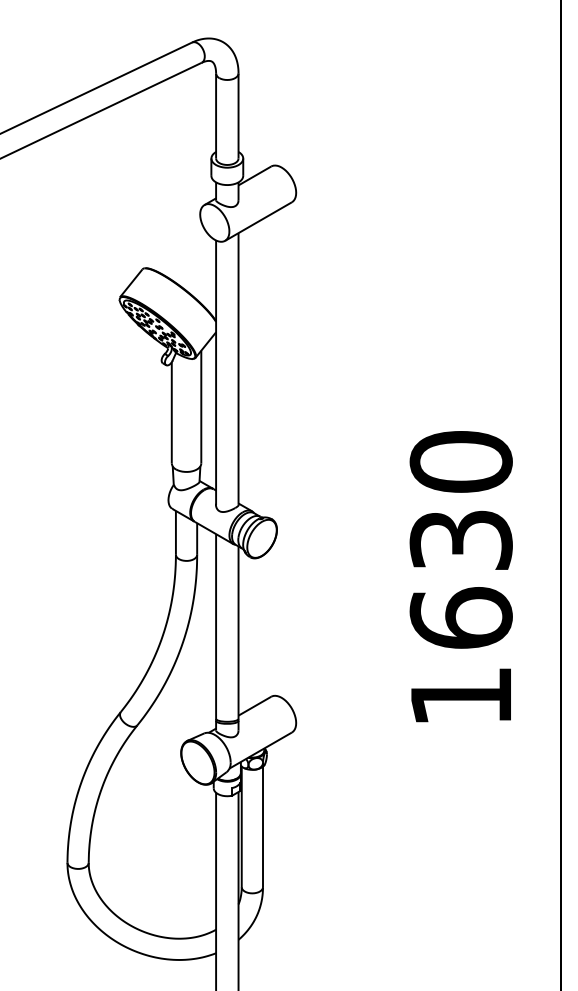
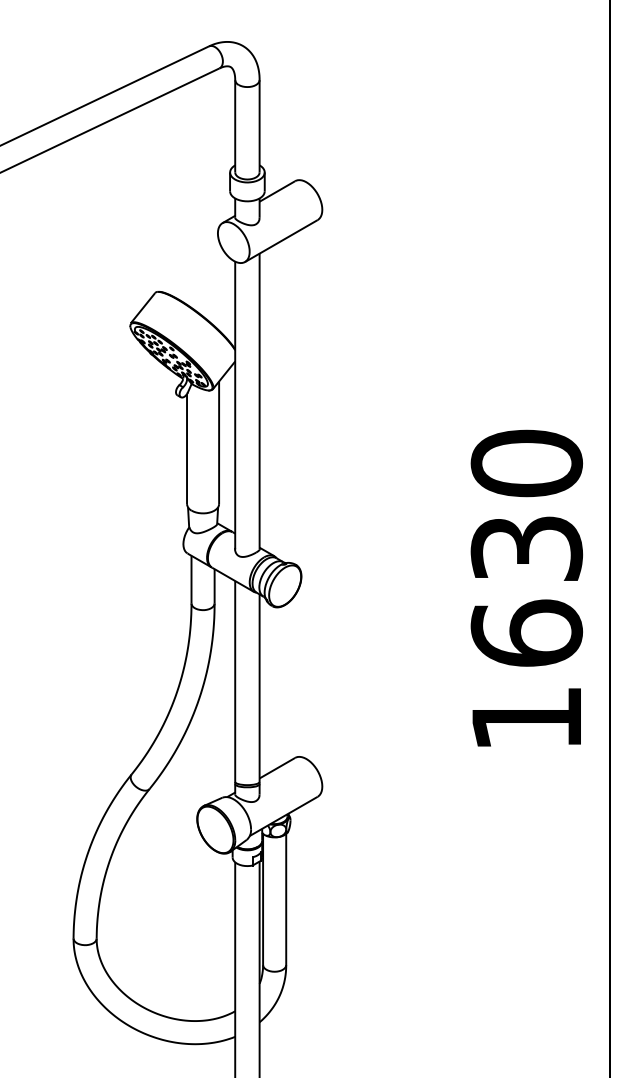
text: (460, 575) -> (526, 587), moved

